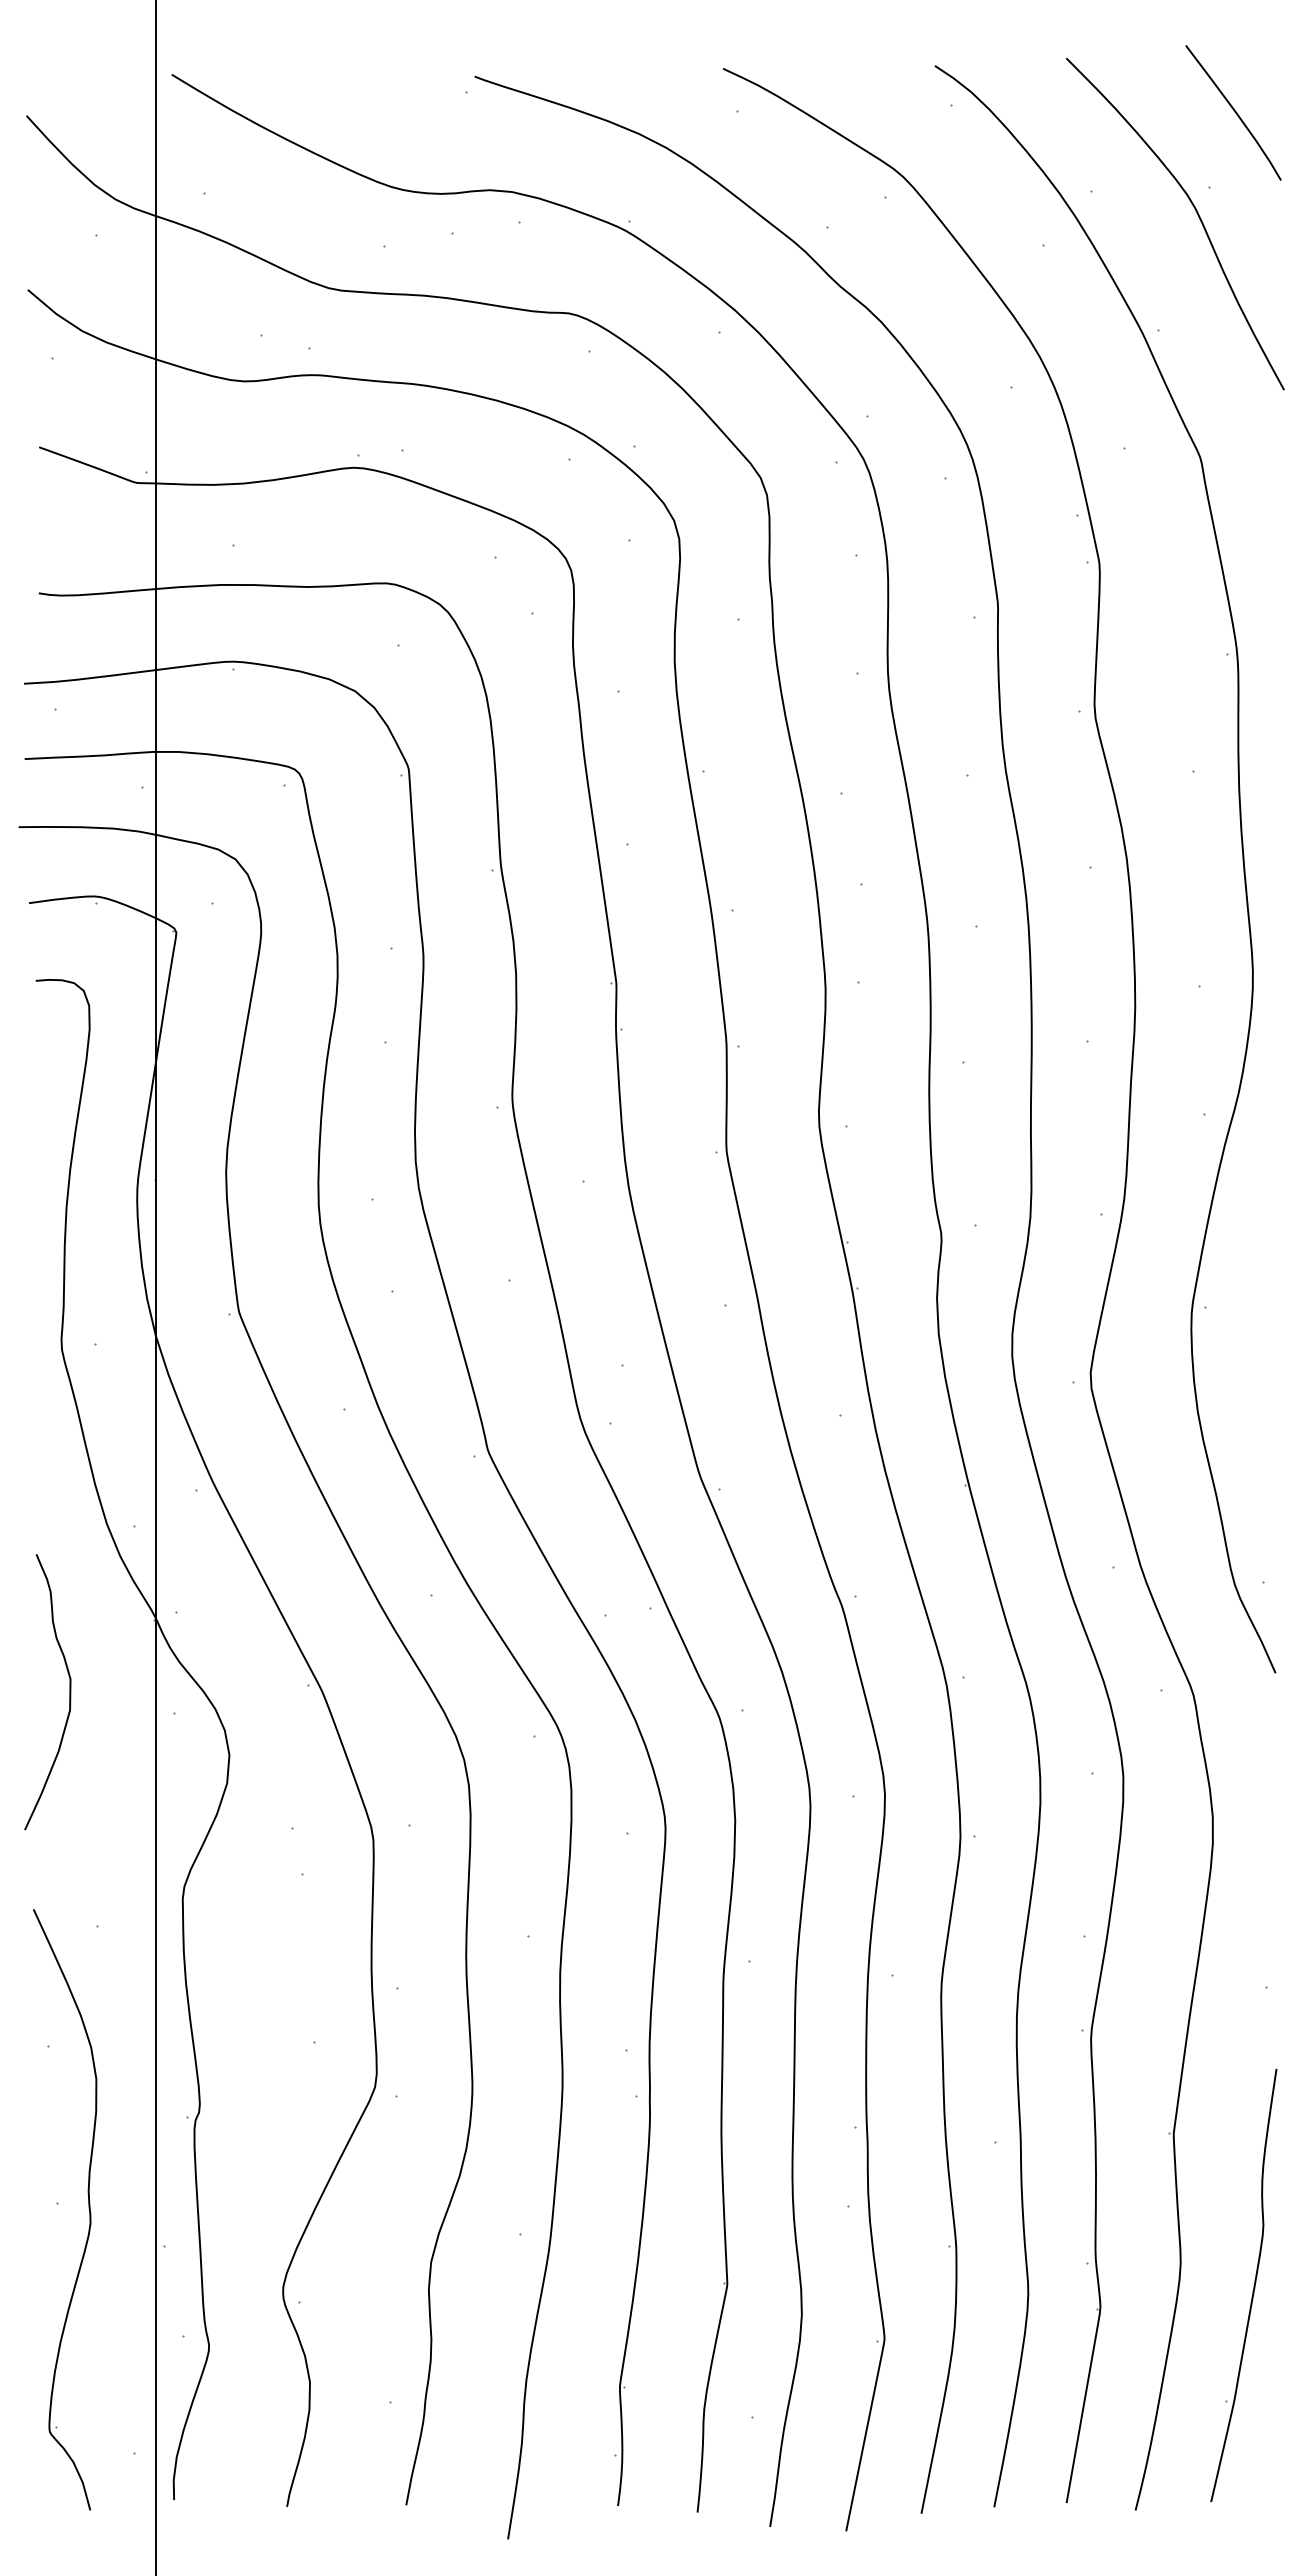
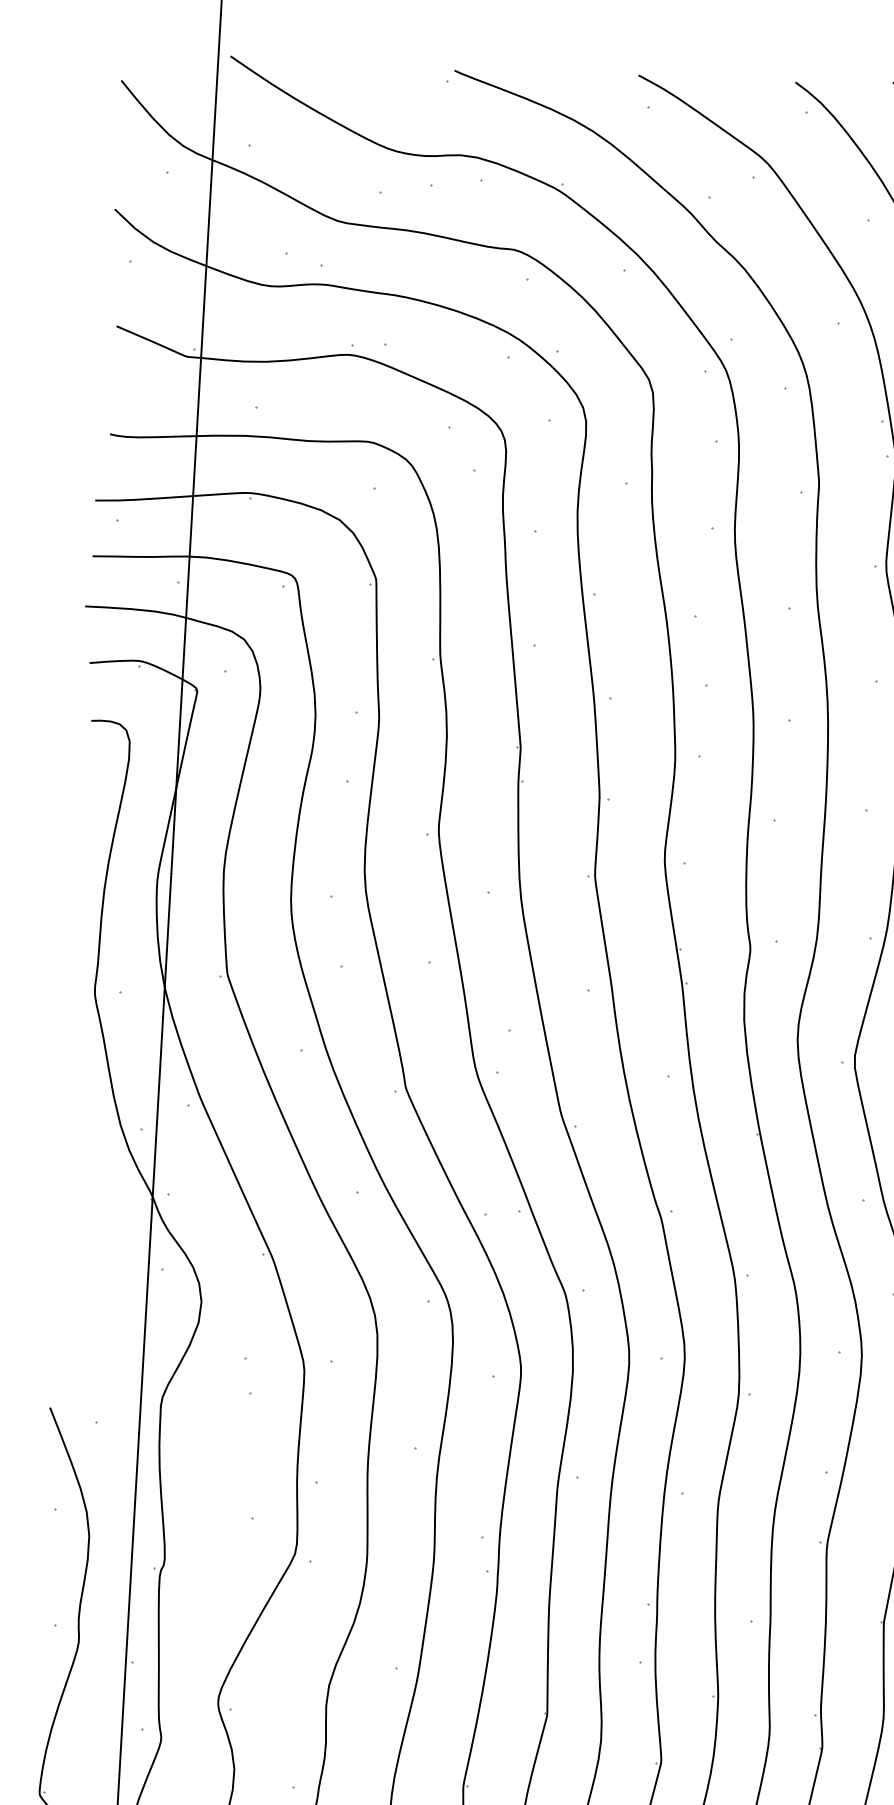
curve: (69, 1692) -> (85, 1248), removed

